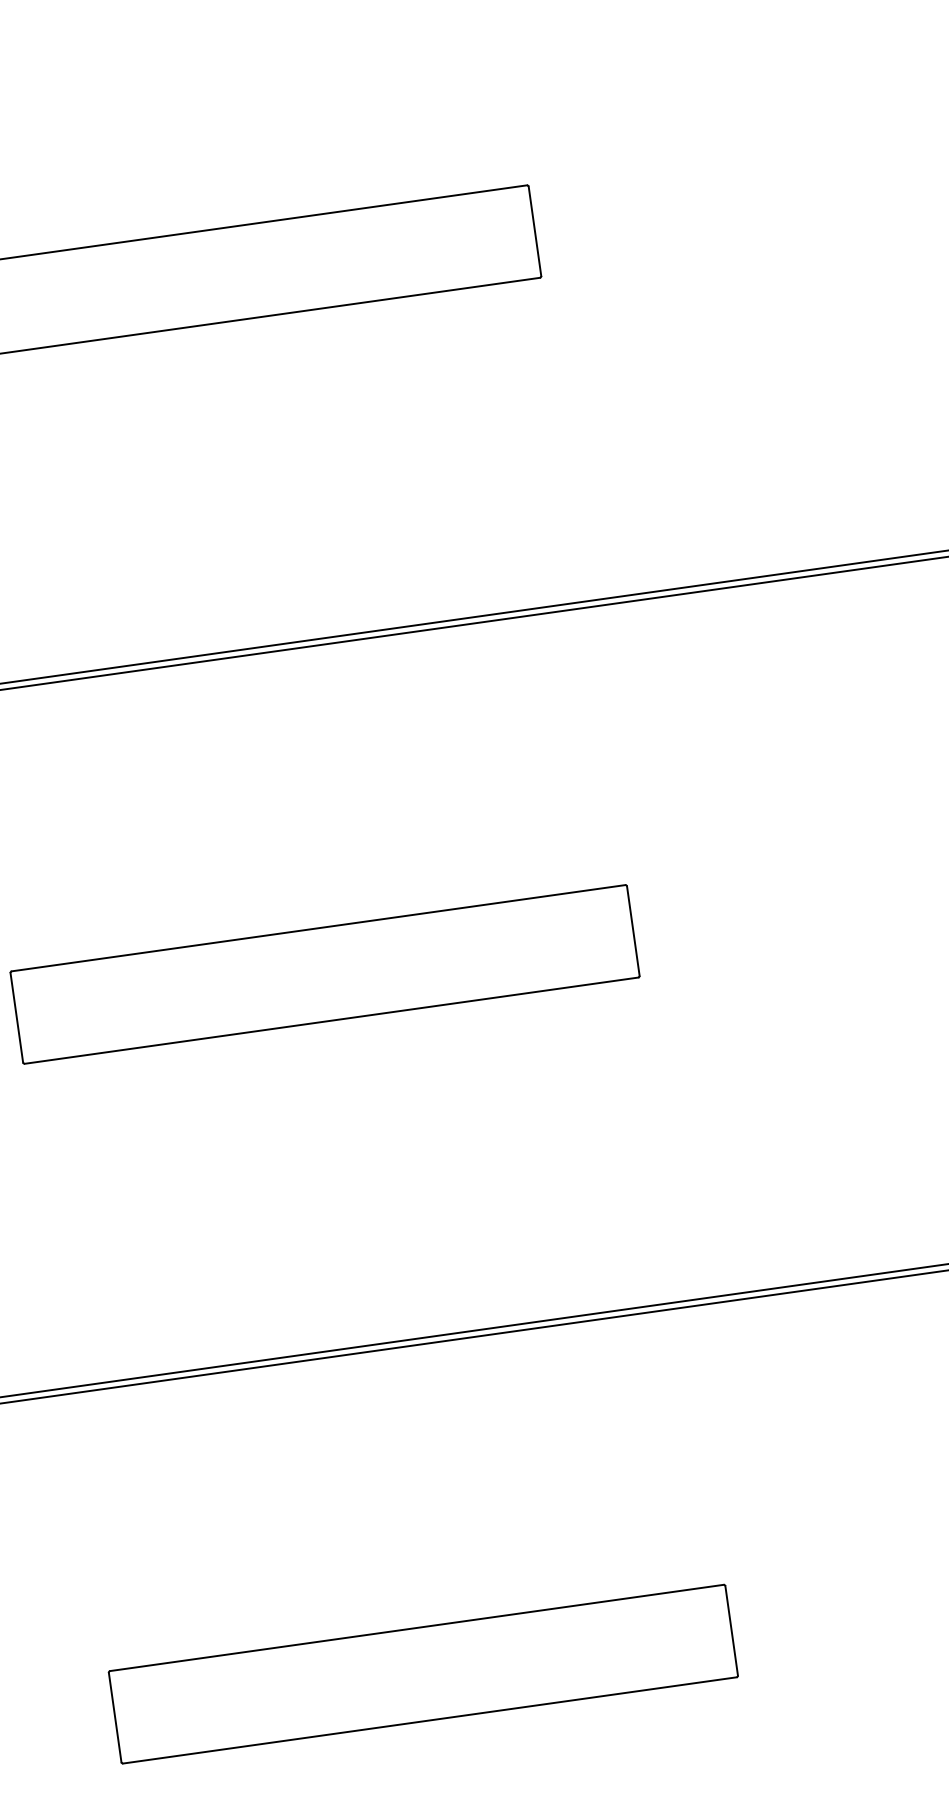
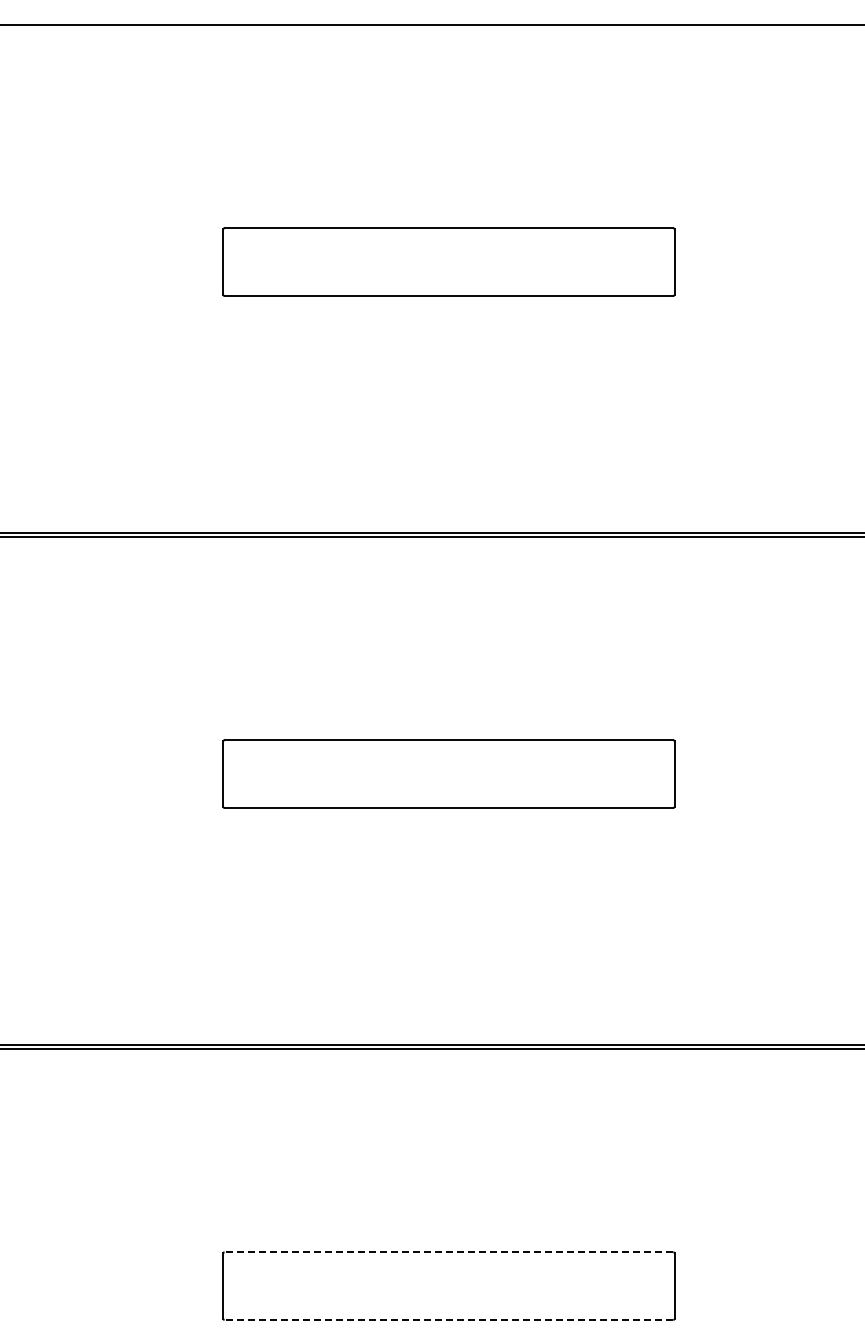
line: (416, 1628) -> (448, 1252), solid -> dashed
line: (429, 1719) -> (448, 1319), solid -> dashed

